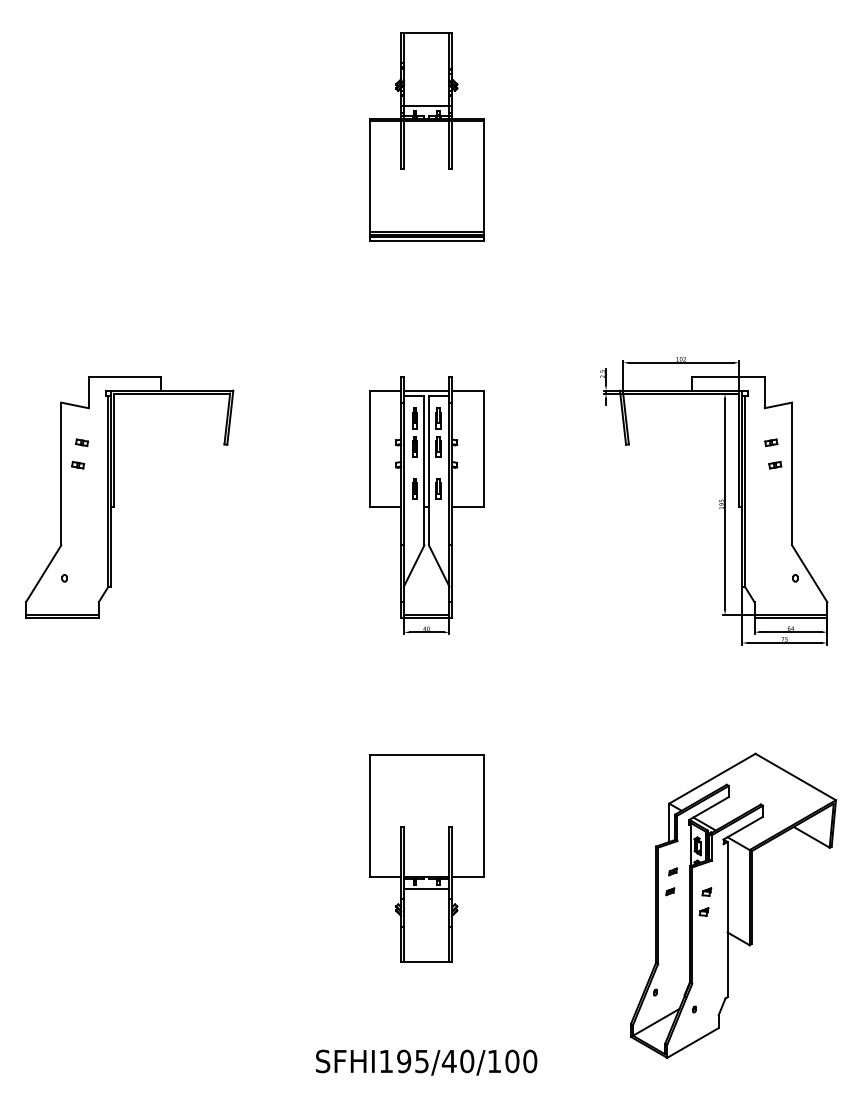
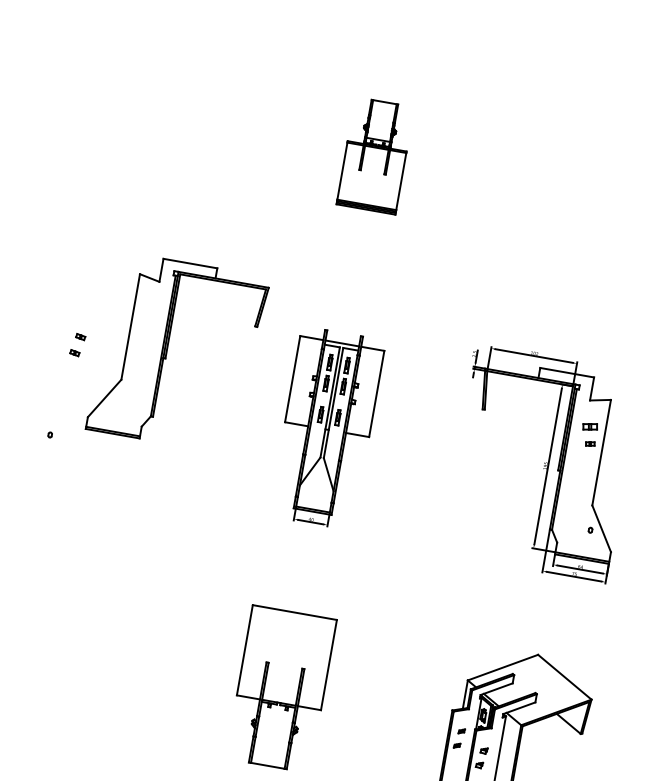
part: (426, 136) -> (375, 155), size x0.7
part: (771, 442) -> (590, 426), size x1.6
part: (114, 497) -> (166, 351), moved
line: (426, 889) -> (277, 712), removed

